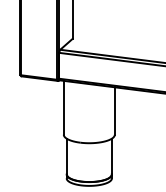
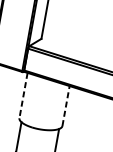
line: (63, 107) -> (23, 95), solid -> dashed
line: (114, 111) -> (65, 106), solid -> dashed

